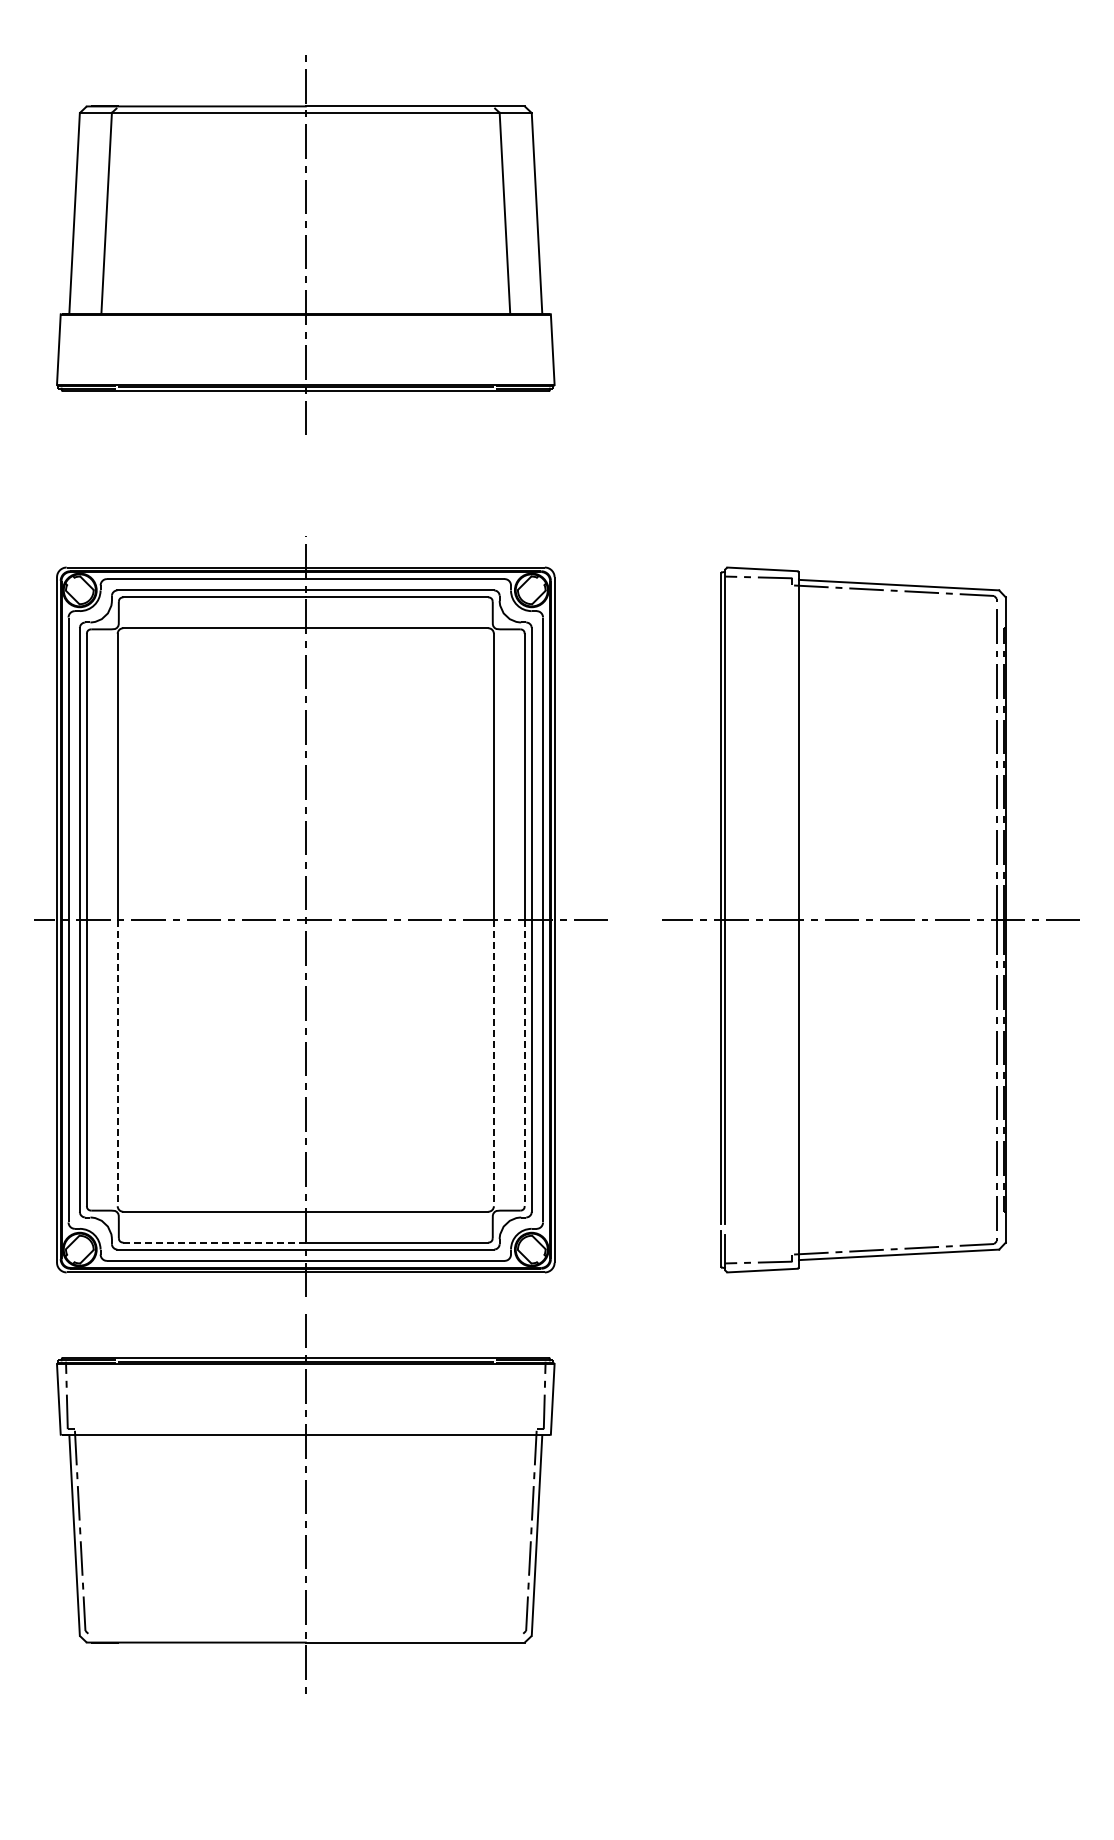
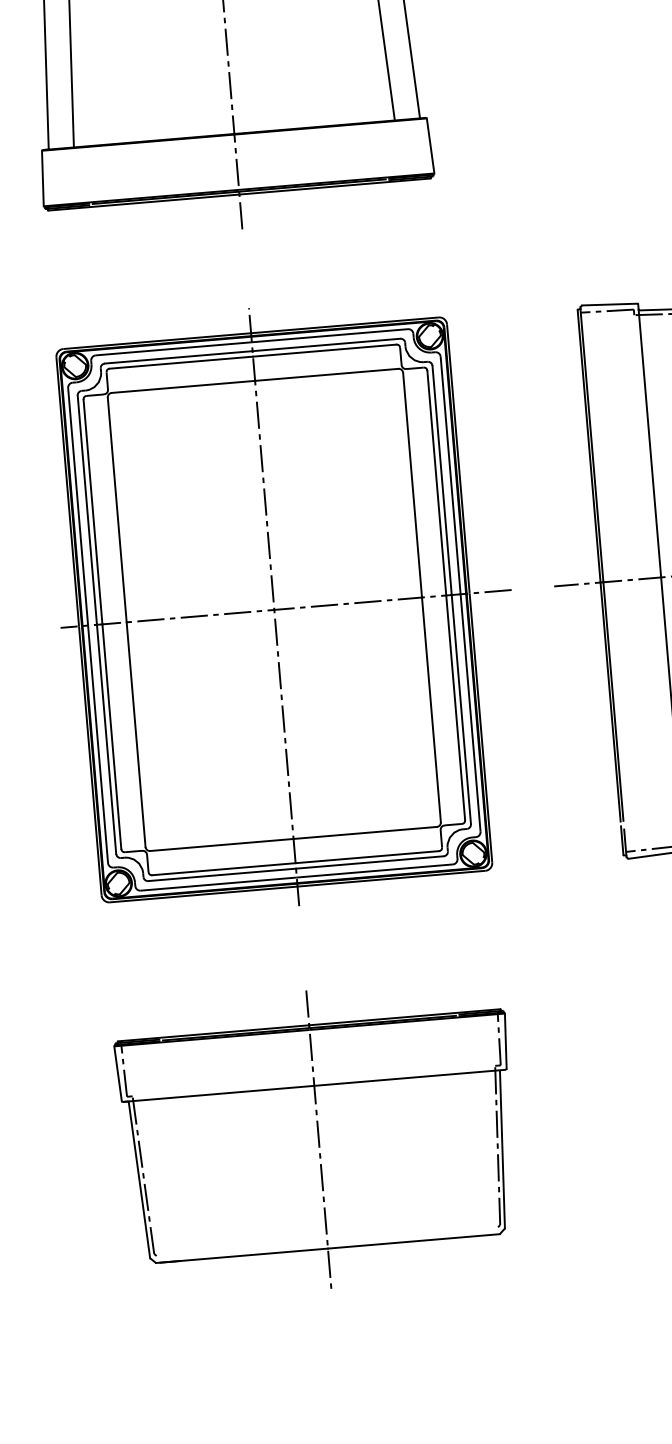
line: (117, 1063) -> (135, 734), dashed -> solid
line: (493, 1063) -> (431, 710), dashed -> solid
line: (524, 1063) -> (455, 708), dashed -> solid
line: (215, 1242) -> (224, 869), dashed -> solid
part: (305, 1503) -> (318, 1139), moved

